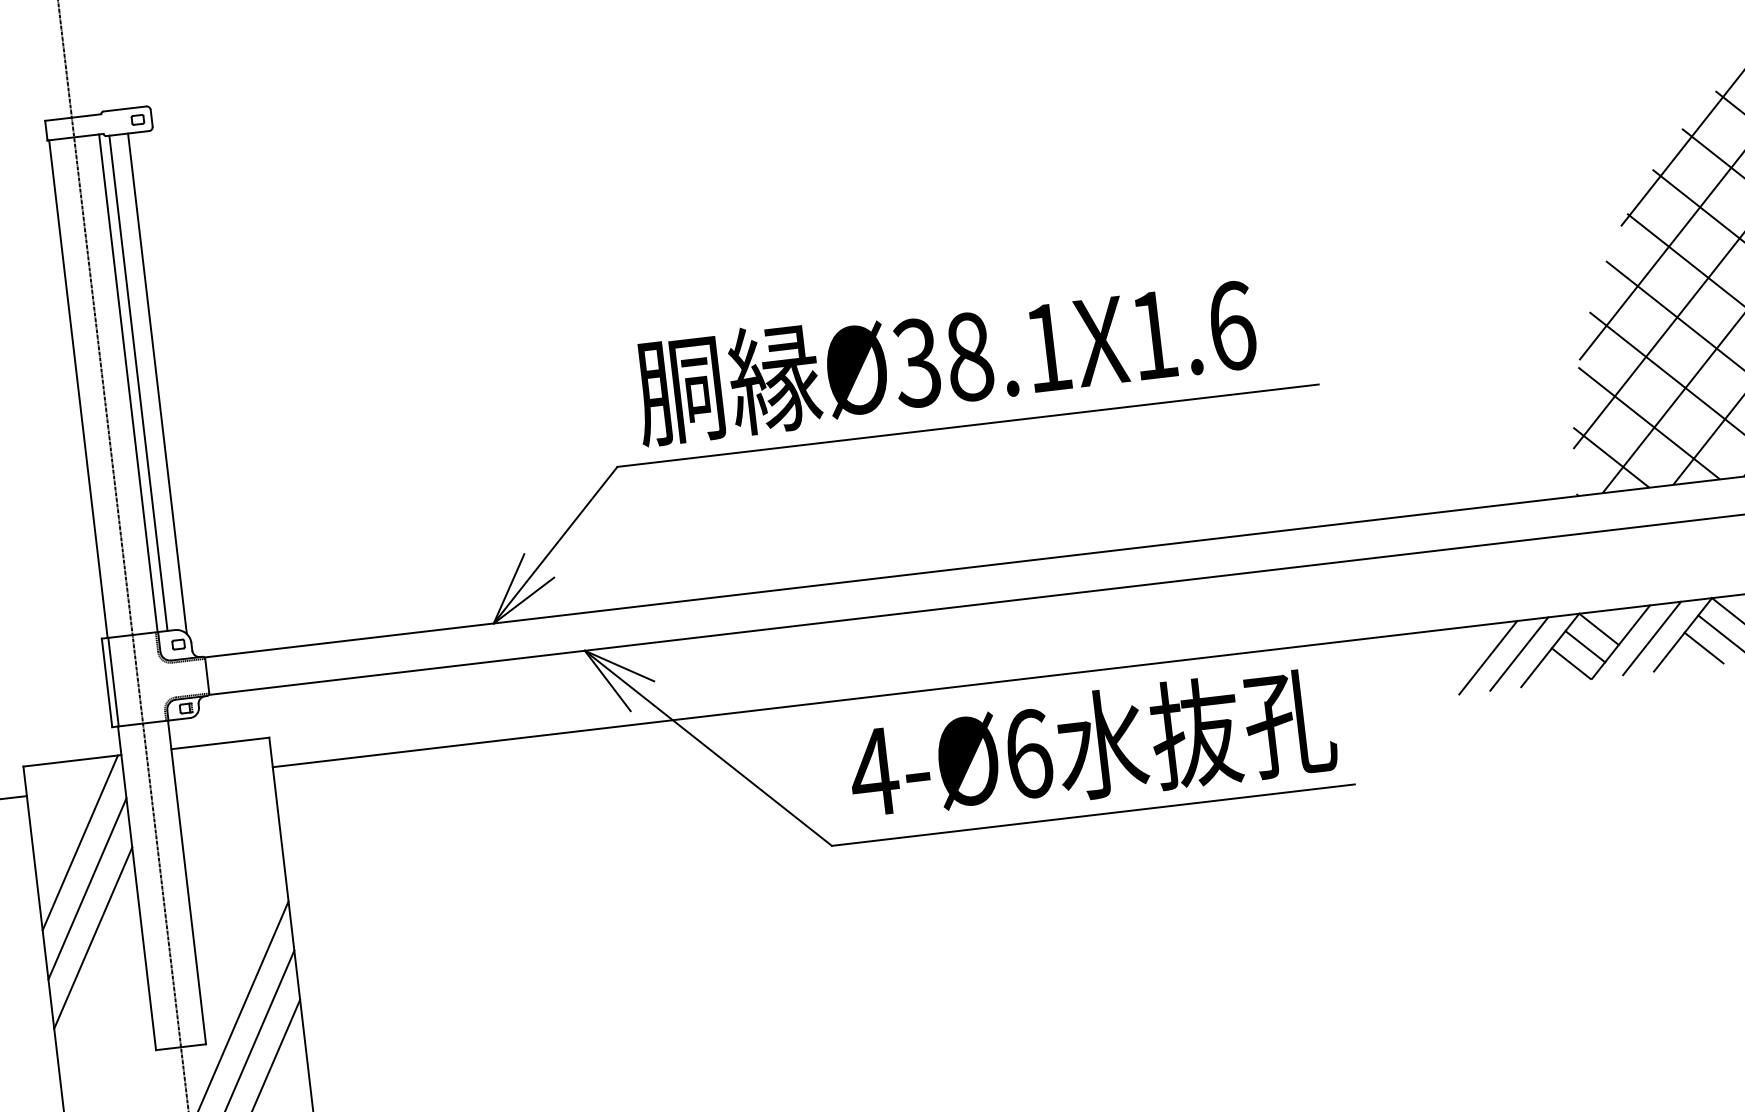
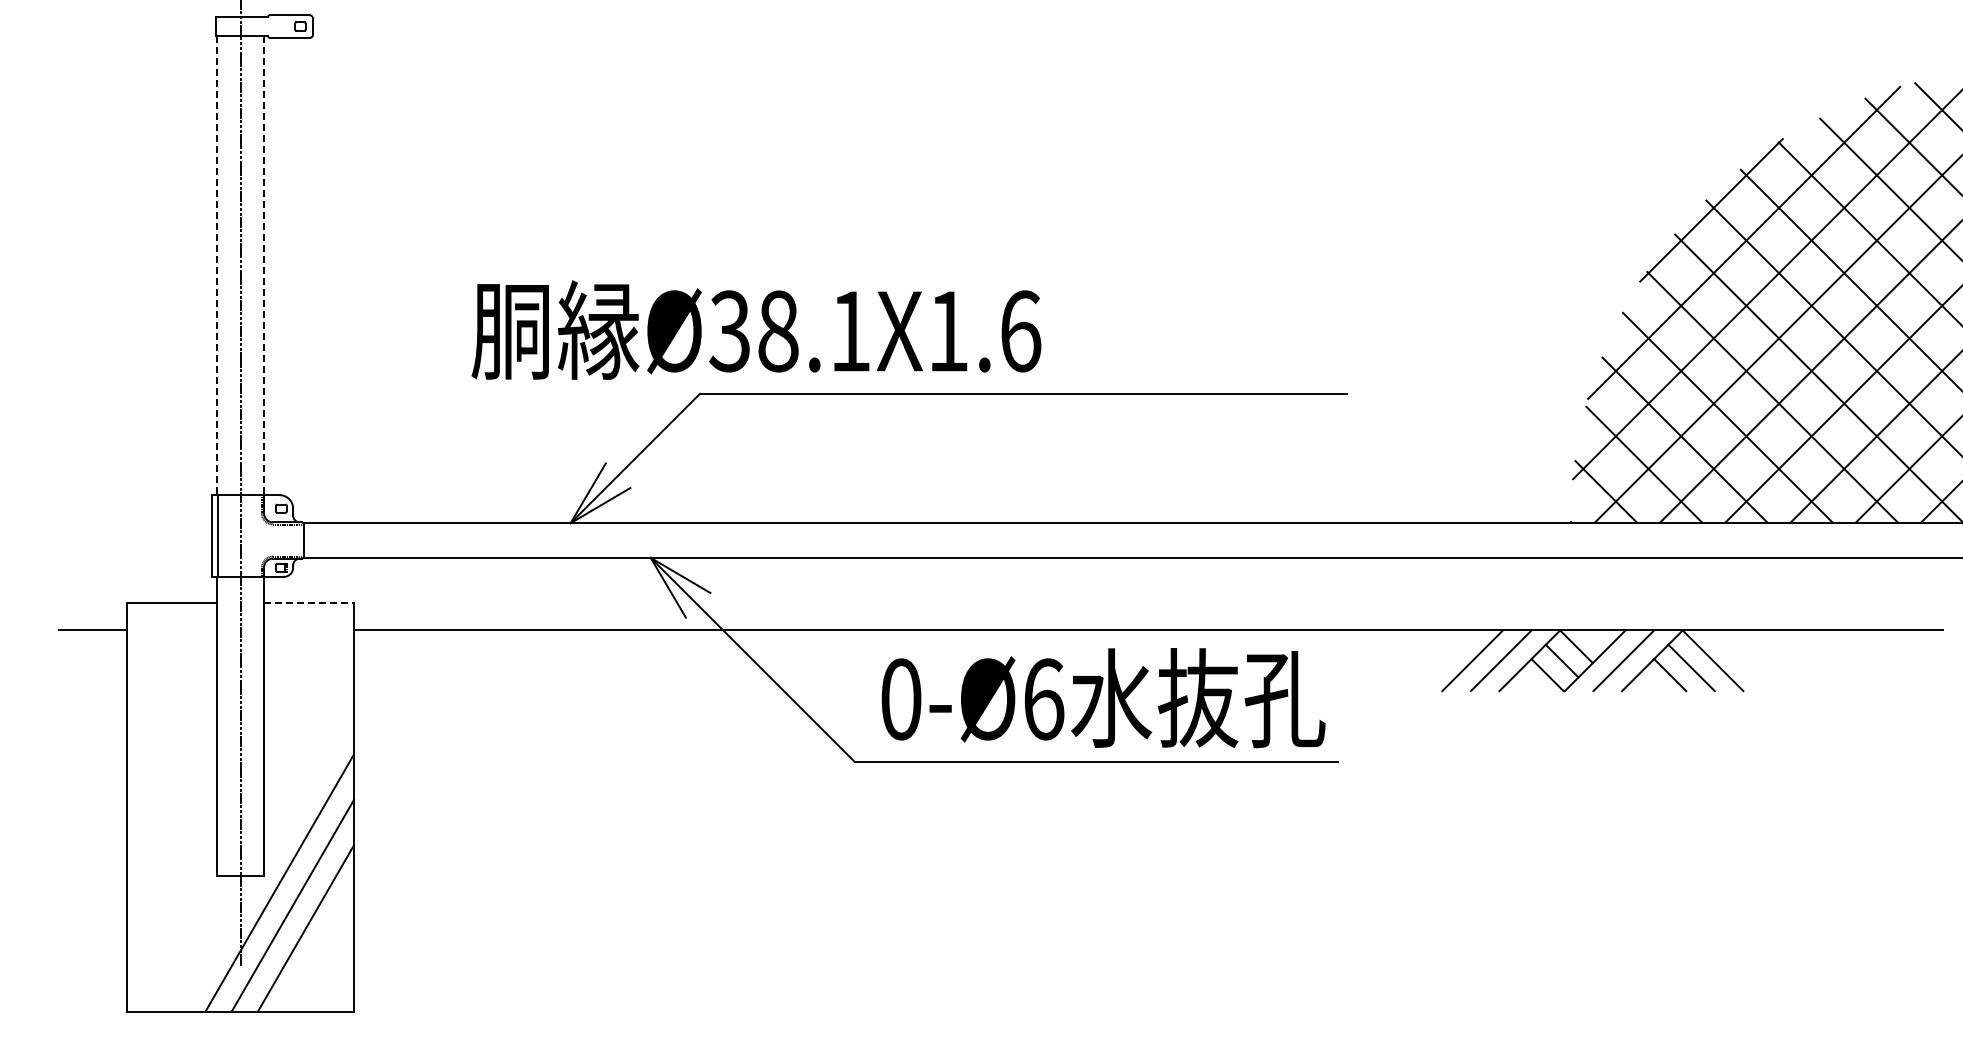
text: (945, 357) -> (756, 329), moved
line: (128, 383) -> (263, 265), solid -> dashed
line: (138, 383) -> (272, 266), removed
line: (156, 383) -> (289, 268), removed
line: (78, 389) -> (217, 265), solid -> dashed
line: (221, 743) -> (309, 603), solid -> dashed
text: (873, 772) -> (900, 699), 4-Ø6 -> 0-Ø6
line: (80, 842) -> (170, 678), removed
line: (86, 889) -> (171, 721), removed
line: (92, 937) -> (171, 766), removed

